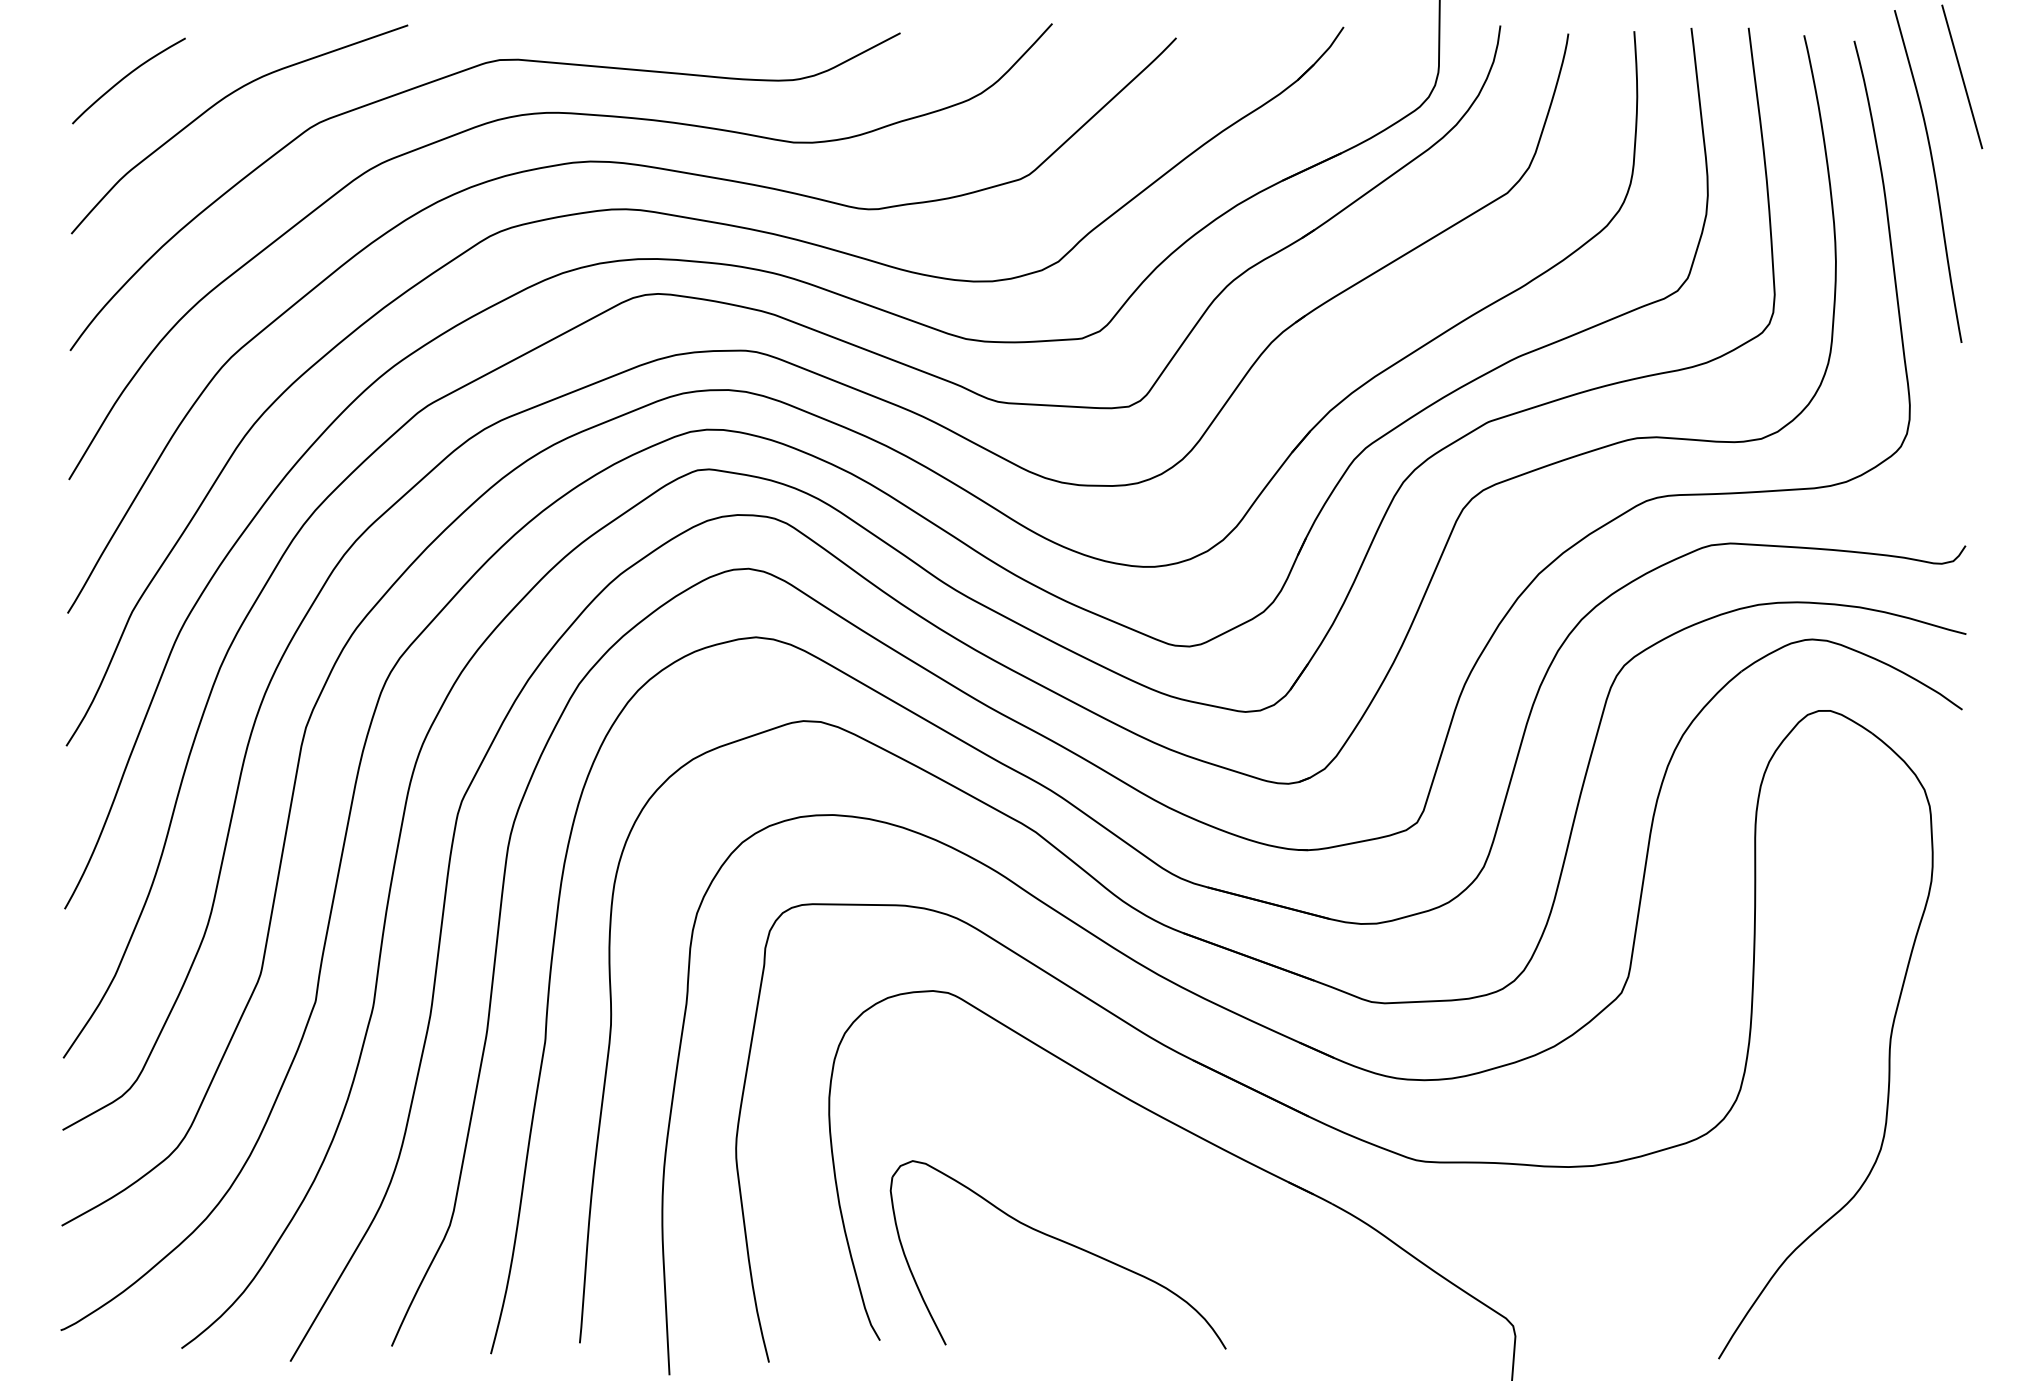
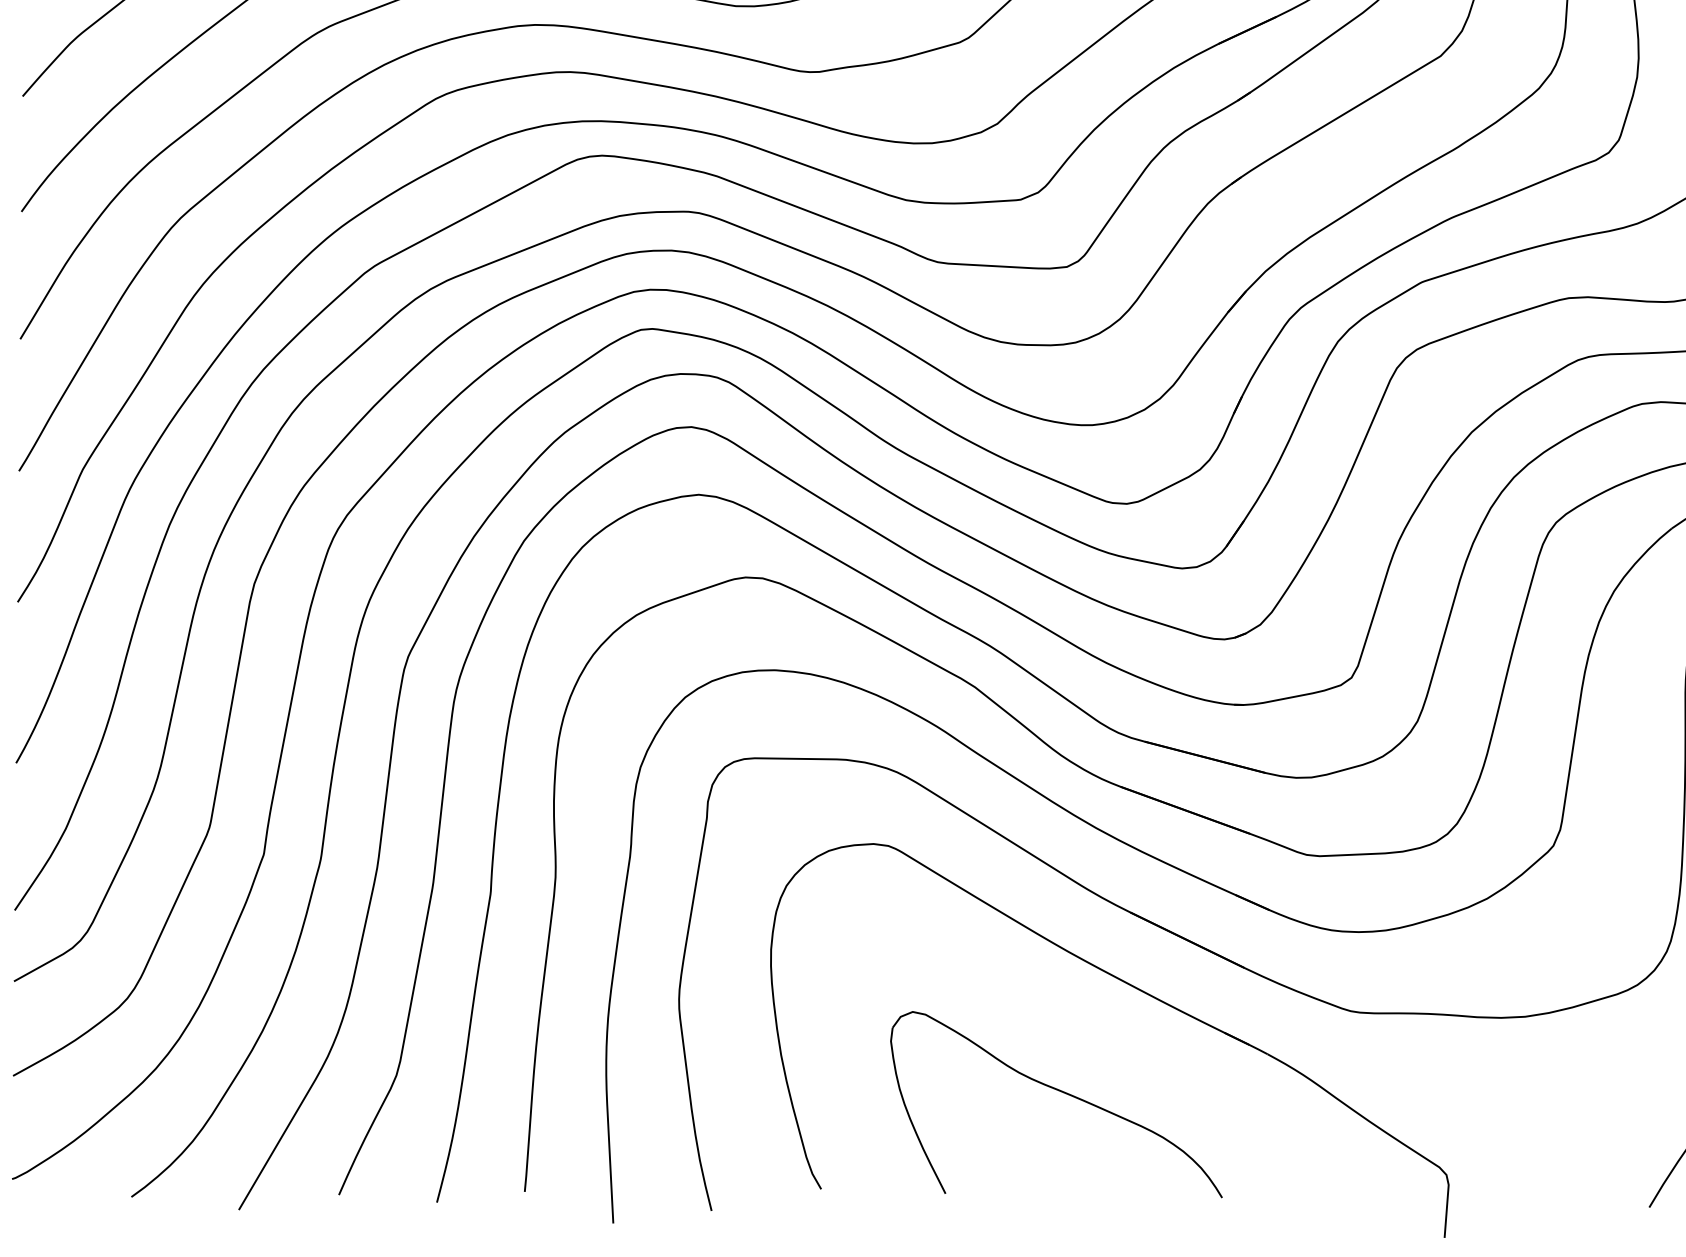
part: (1062, 1242) -> (1060, 1092), moved

